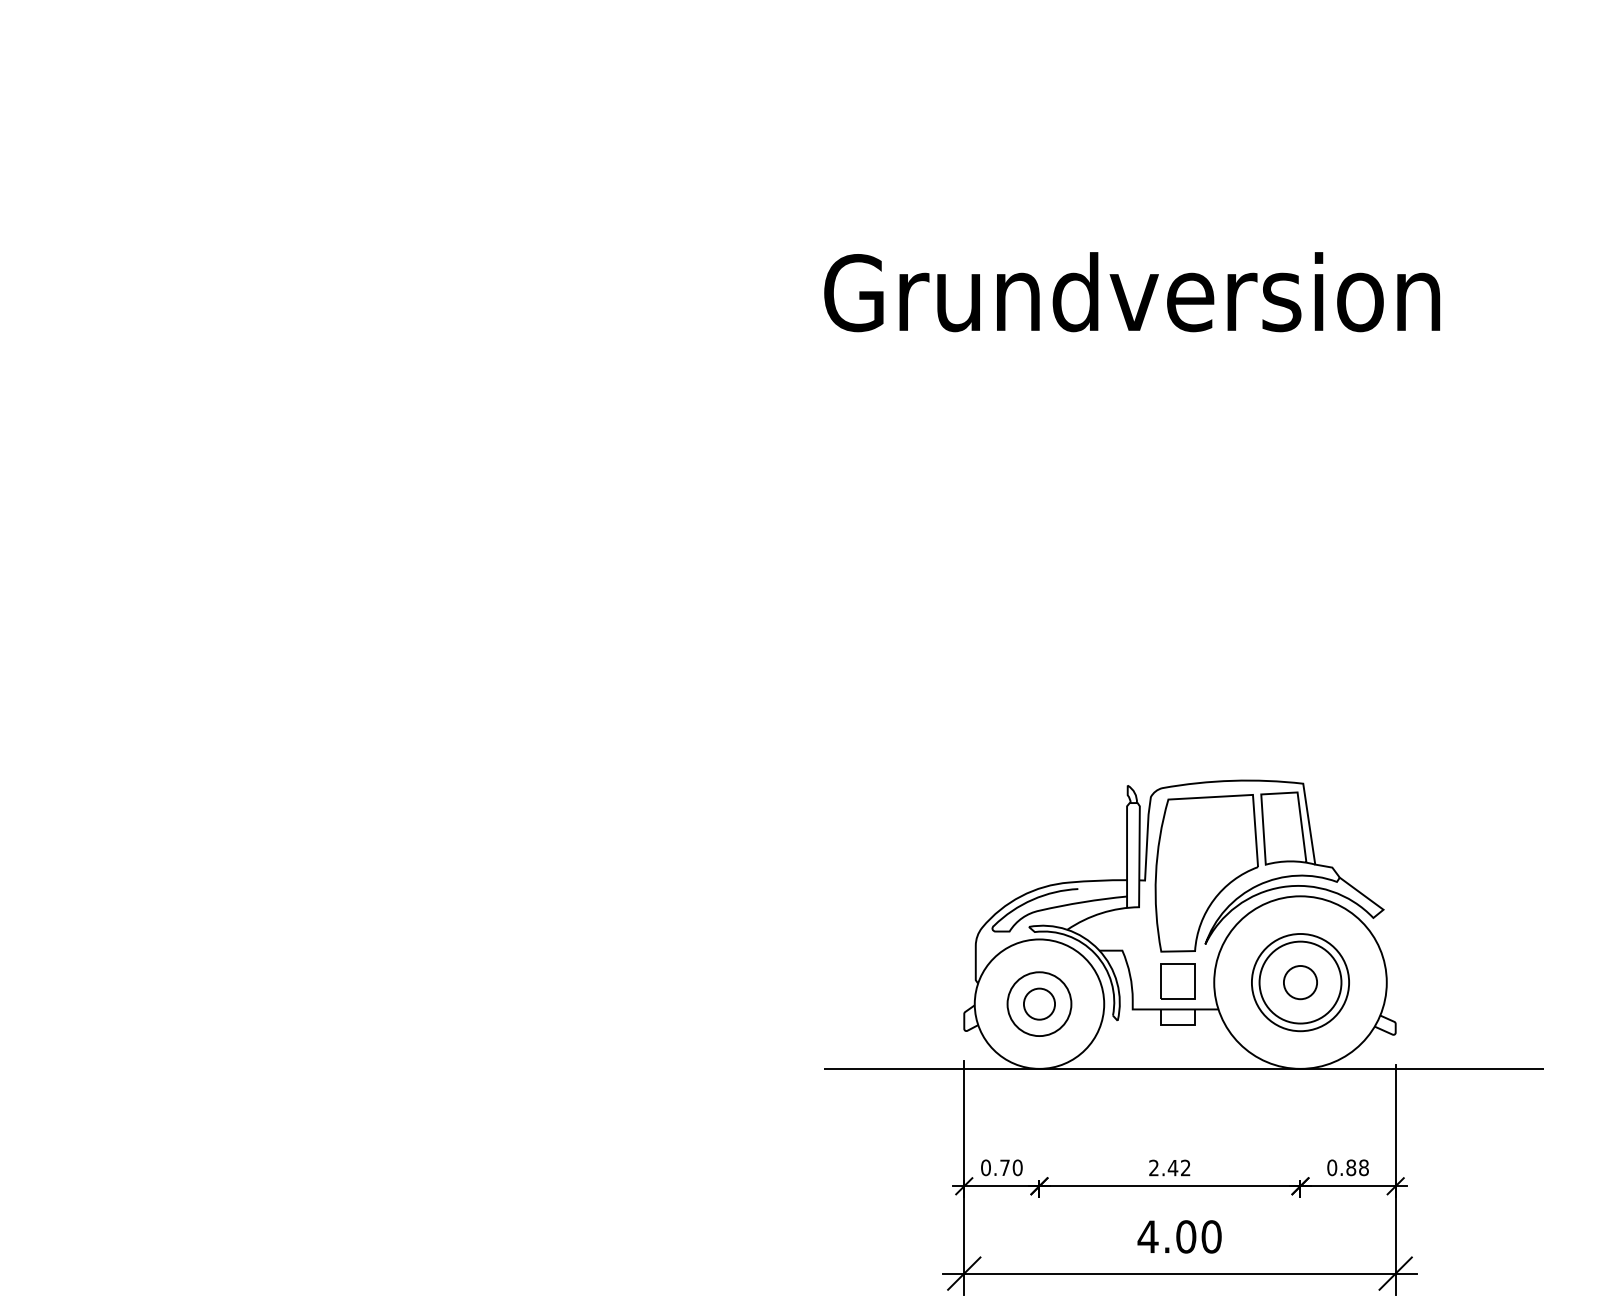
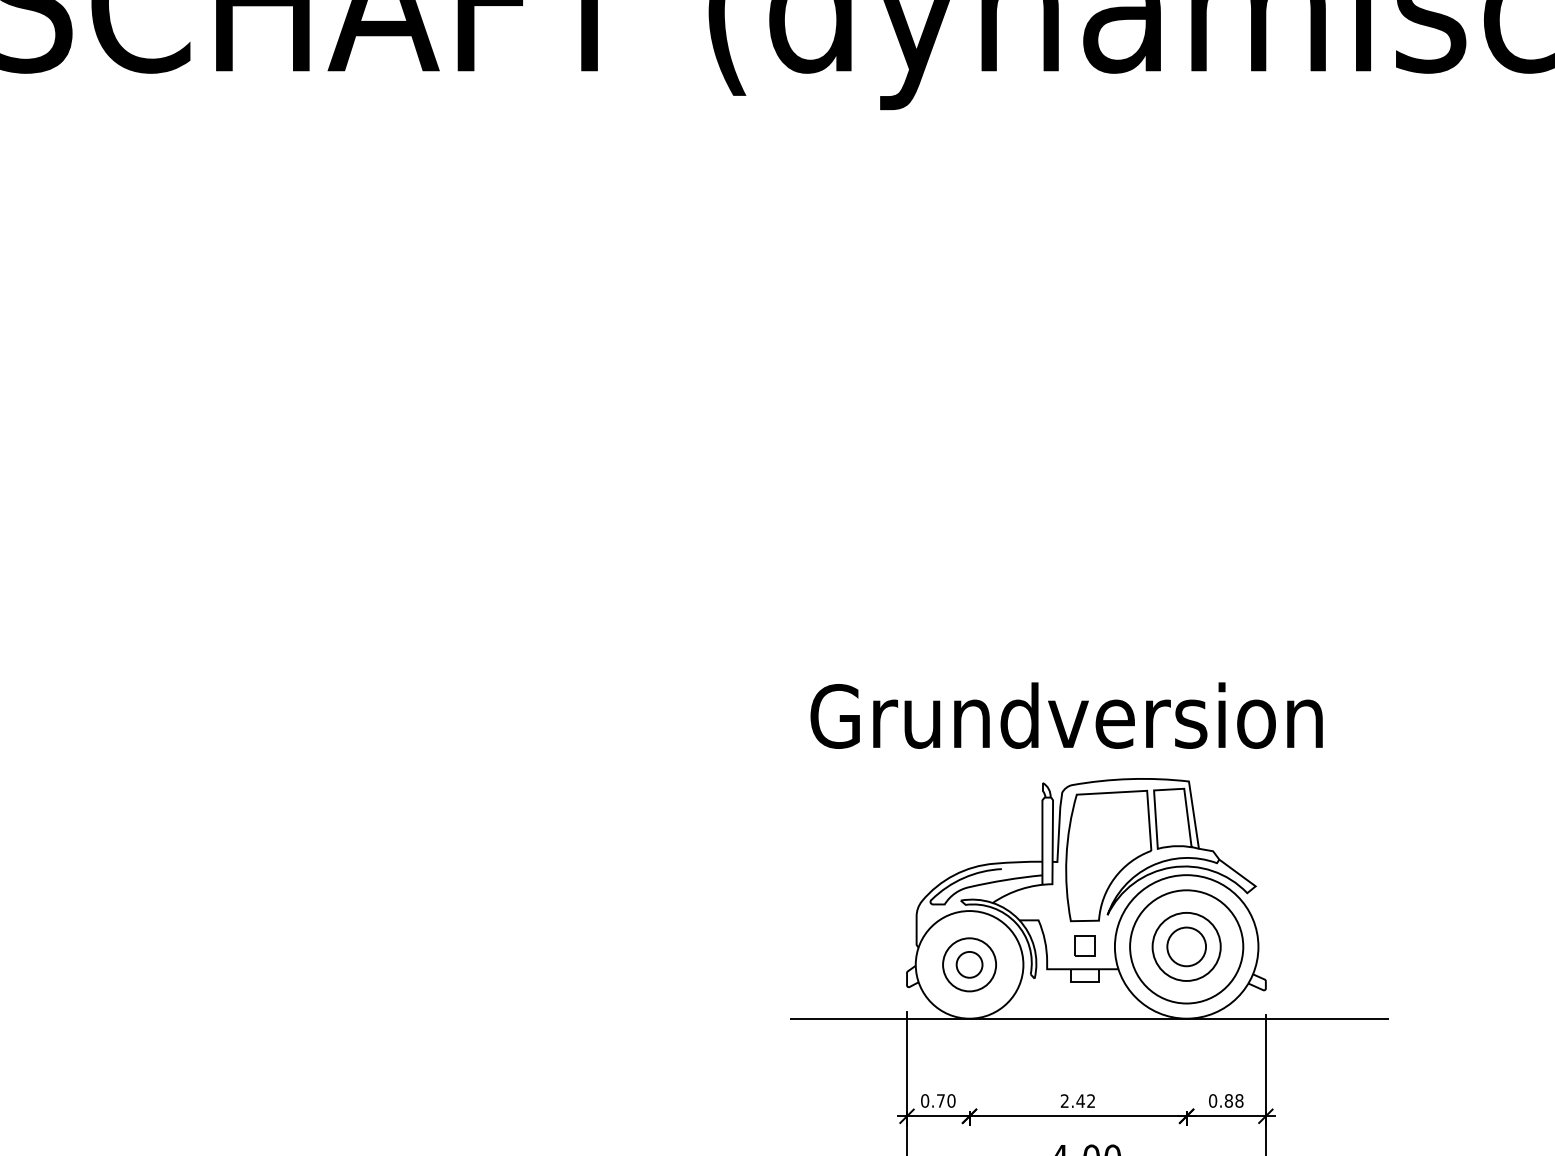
text: (1131, 291) -> (1066, 715), moved
part: (1177, 980) -> (1084, 945), size x0.7
circle: (1300, 982) -> (1186, 946), size x1.4
circle: (1300, 982) -> (1186, 946), size x1.4

